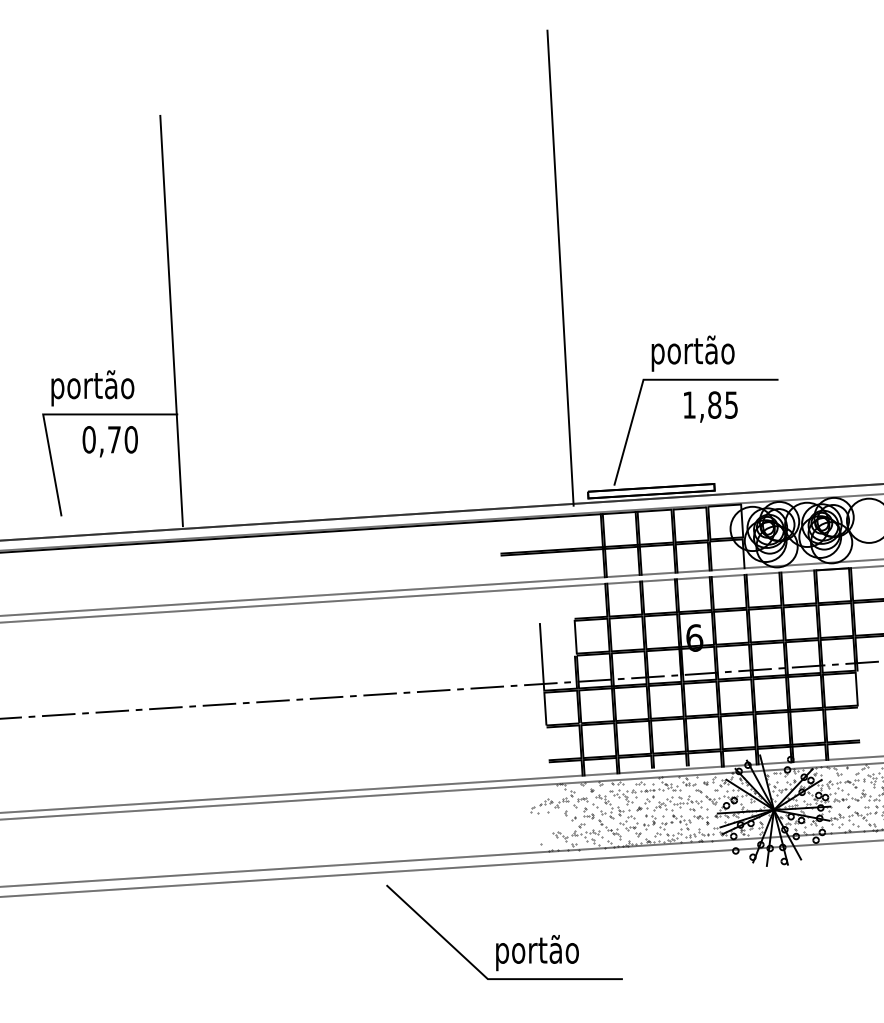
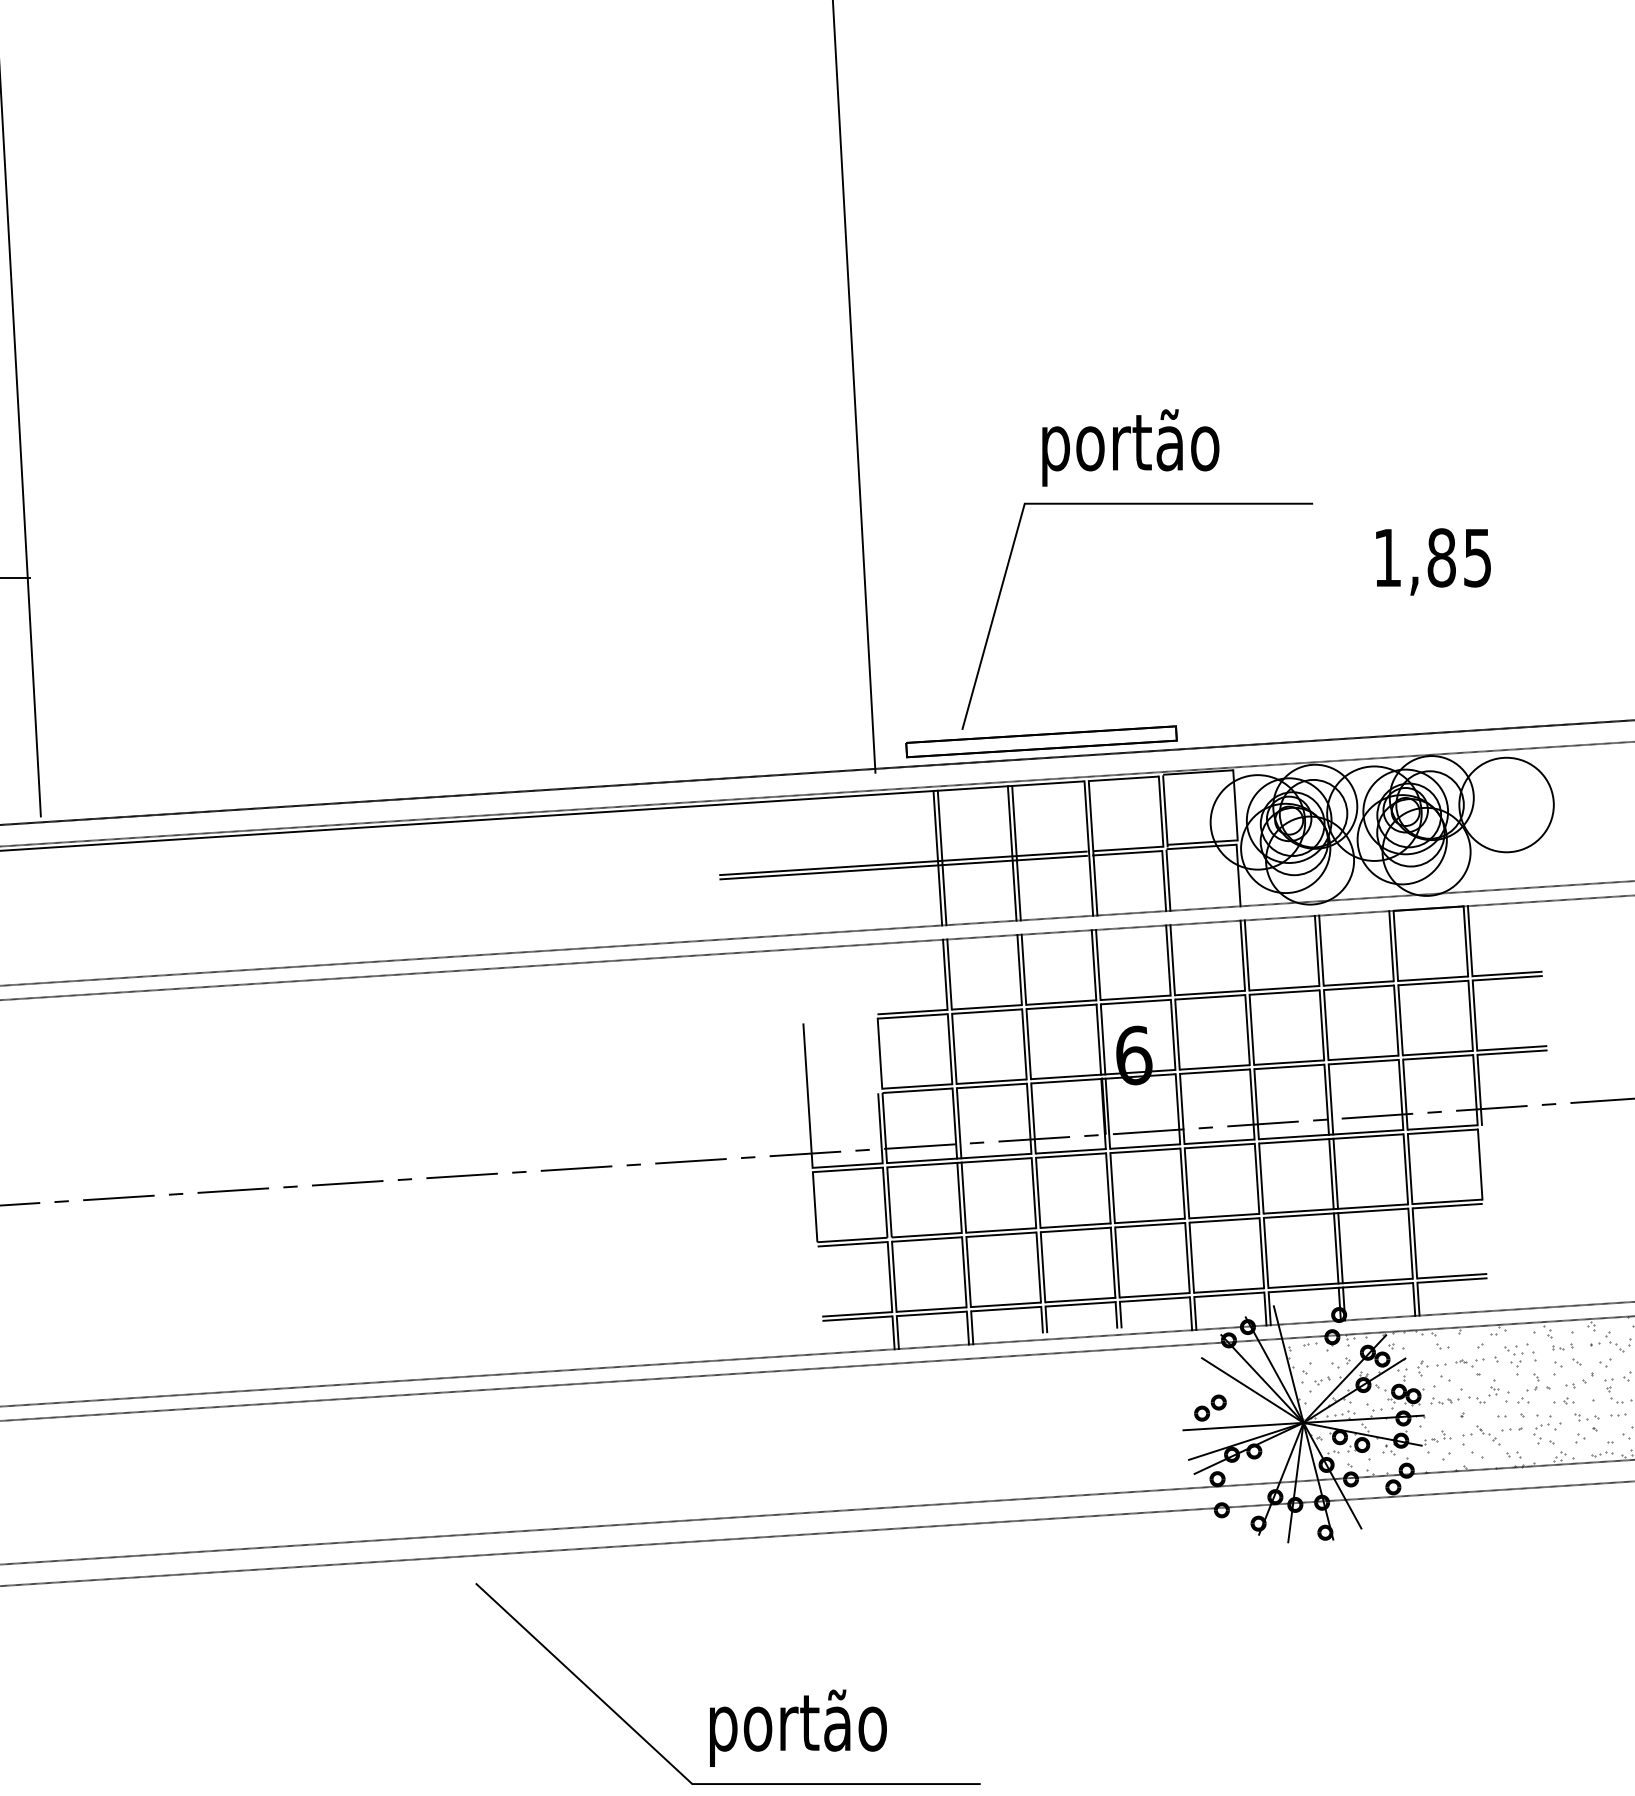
text: (710, 406) -> (1432, 560), moved
hatch: (650, 811) -> (1039, 1425), removed

